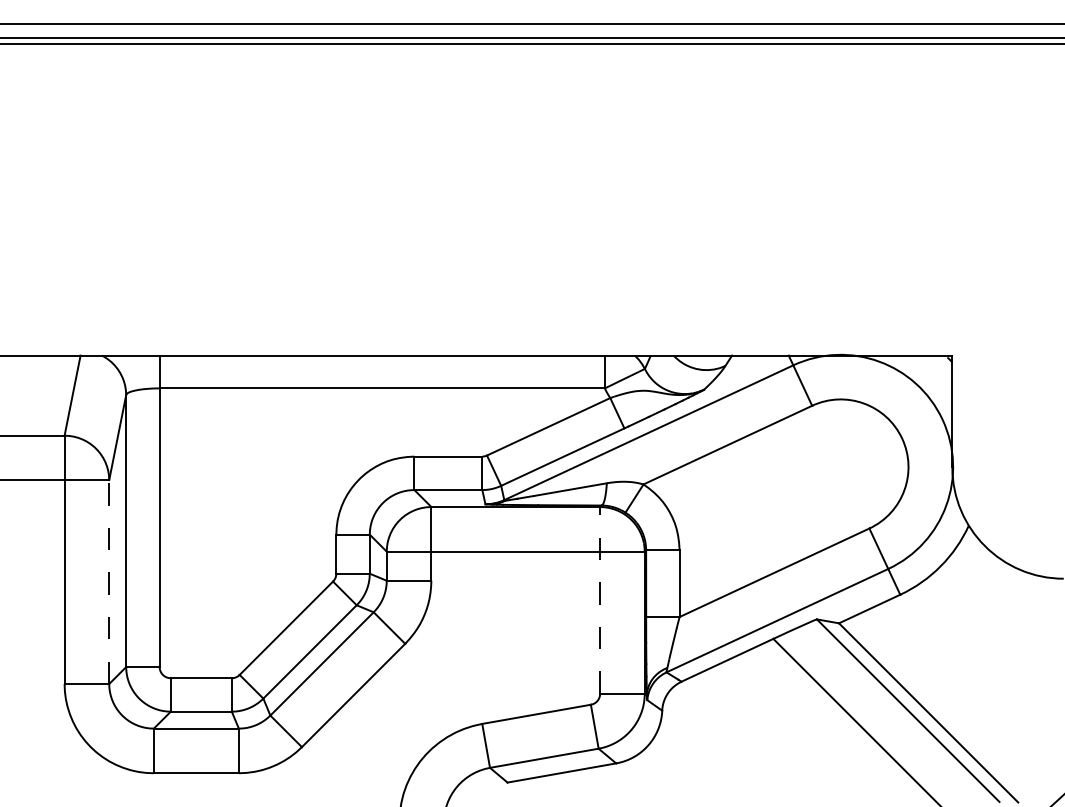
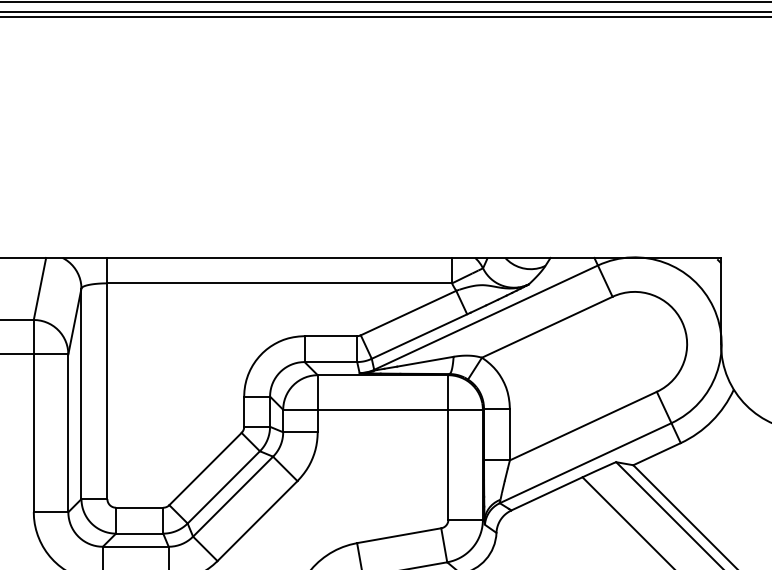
line: (109, 582) -> (68, 433), dashed -> solid
line: (600, 599) -> (448, 446), dashed -> solid

